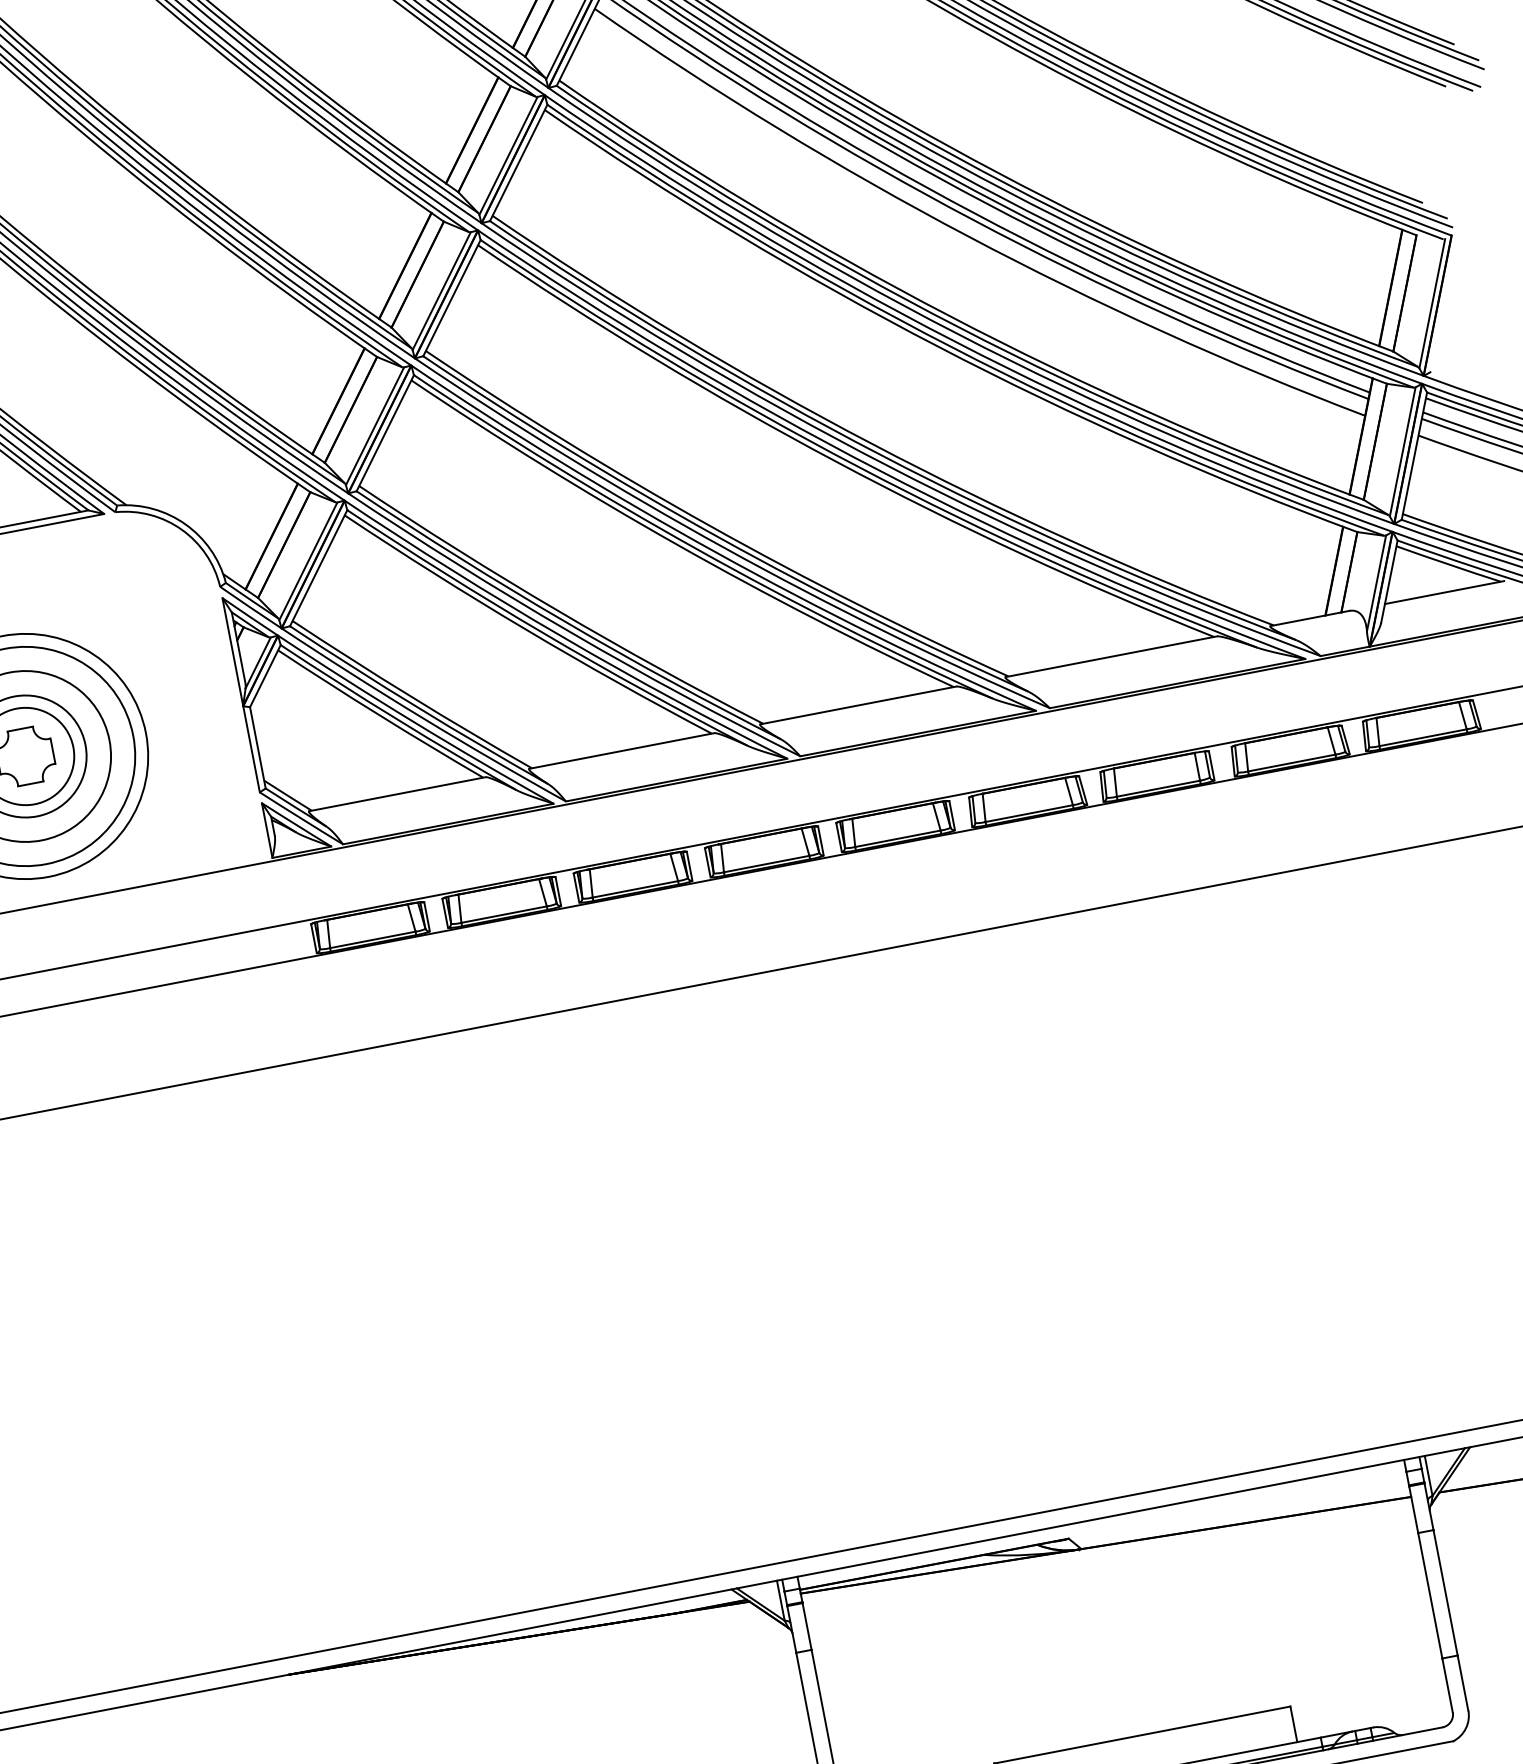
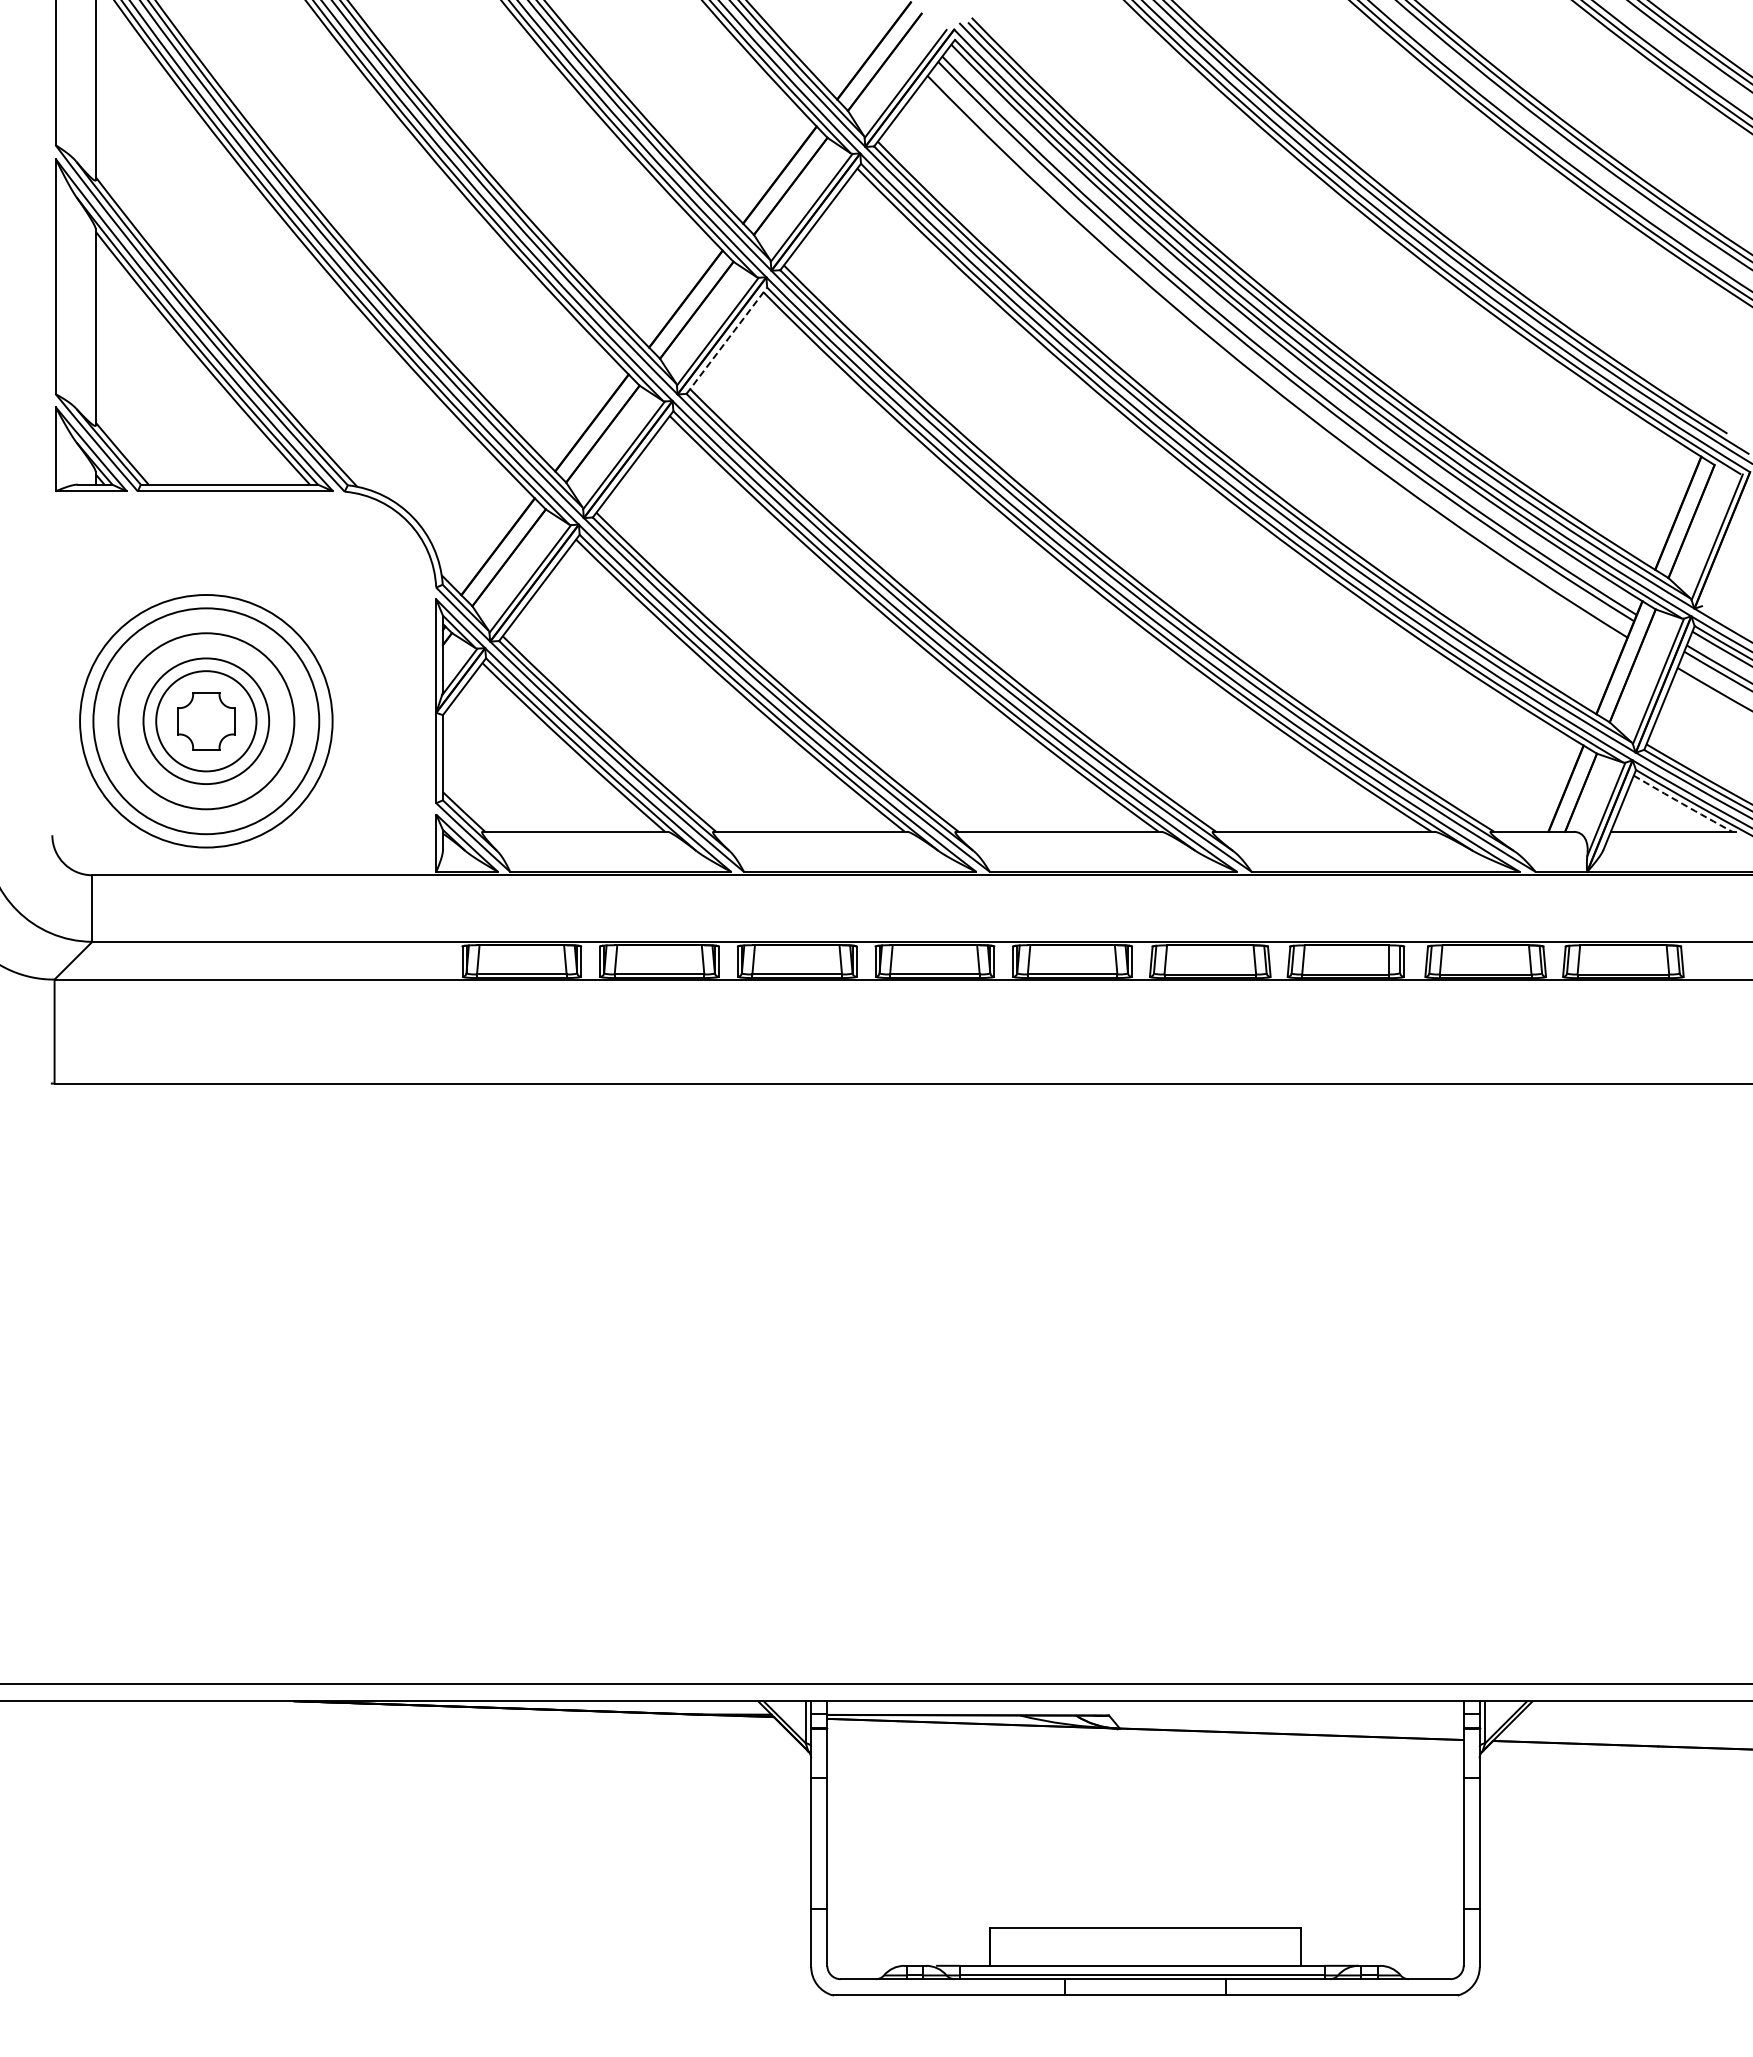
line: (451, 297) -> (726, 340), solid -> dashed
arc: (1448, 564) -> (1682, 804), solid -> dashed

